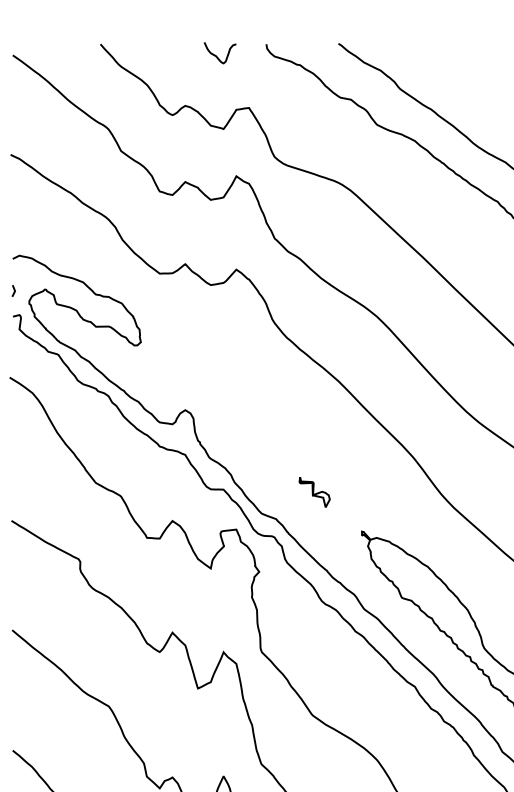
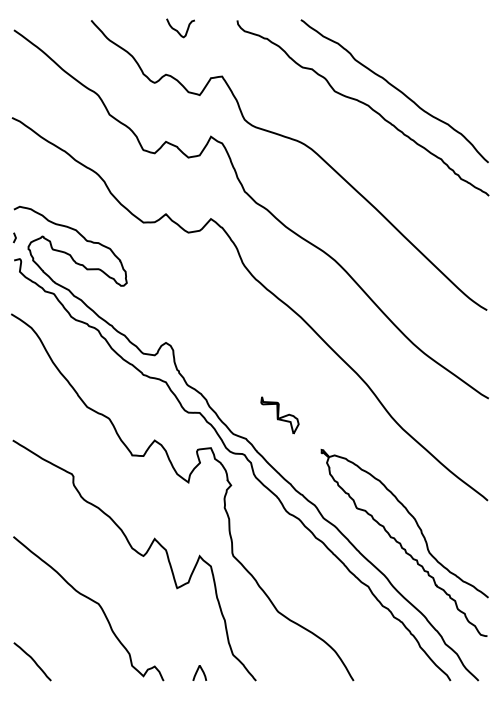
curve: (216, 55) -> (177, 30), moved
part: (314, 491) -> (279, 414), size x1.4

